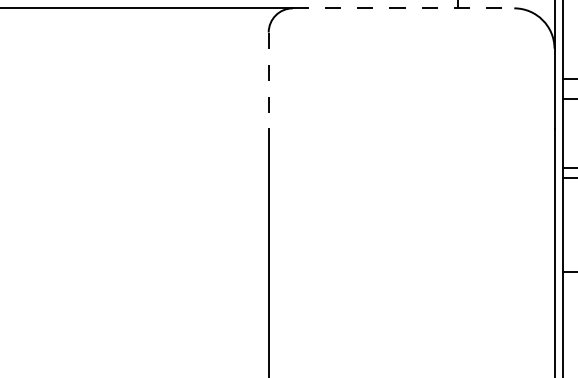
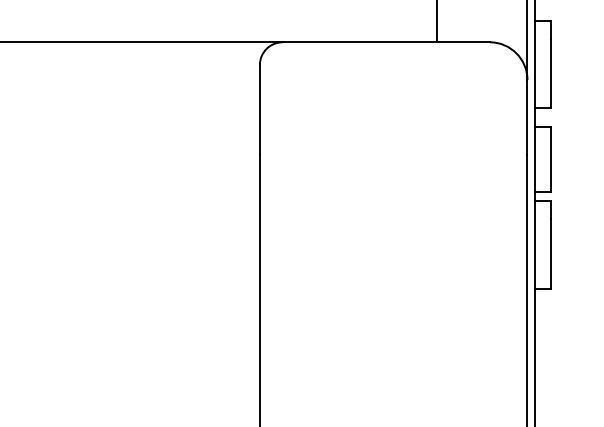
line: (403, 8) -> (386, 42), dashed -> solid
line: (268, 81) -> (259, 110), dashed -> solid

